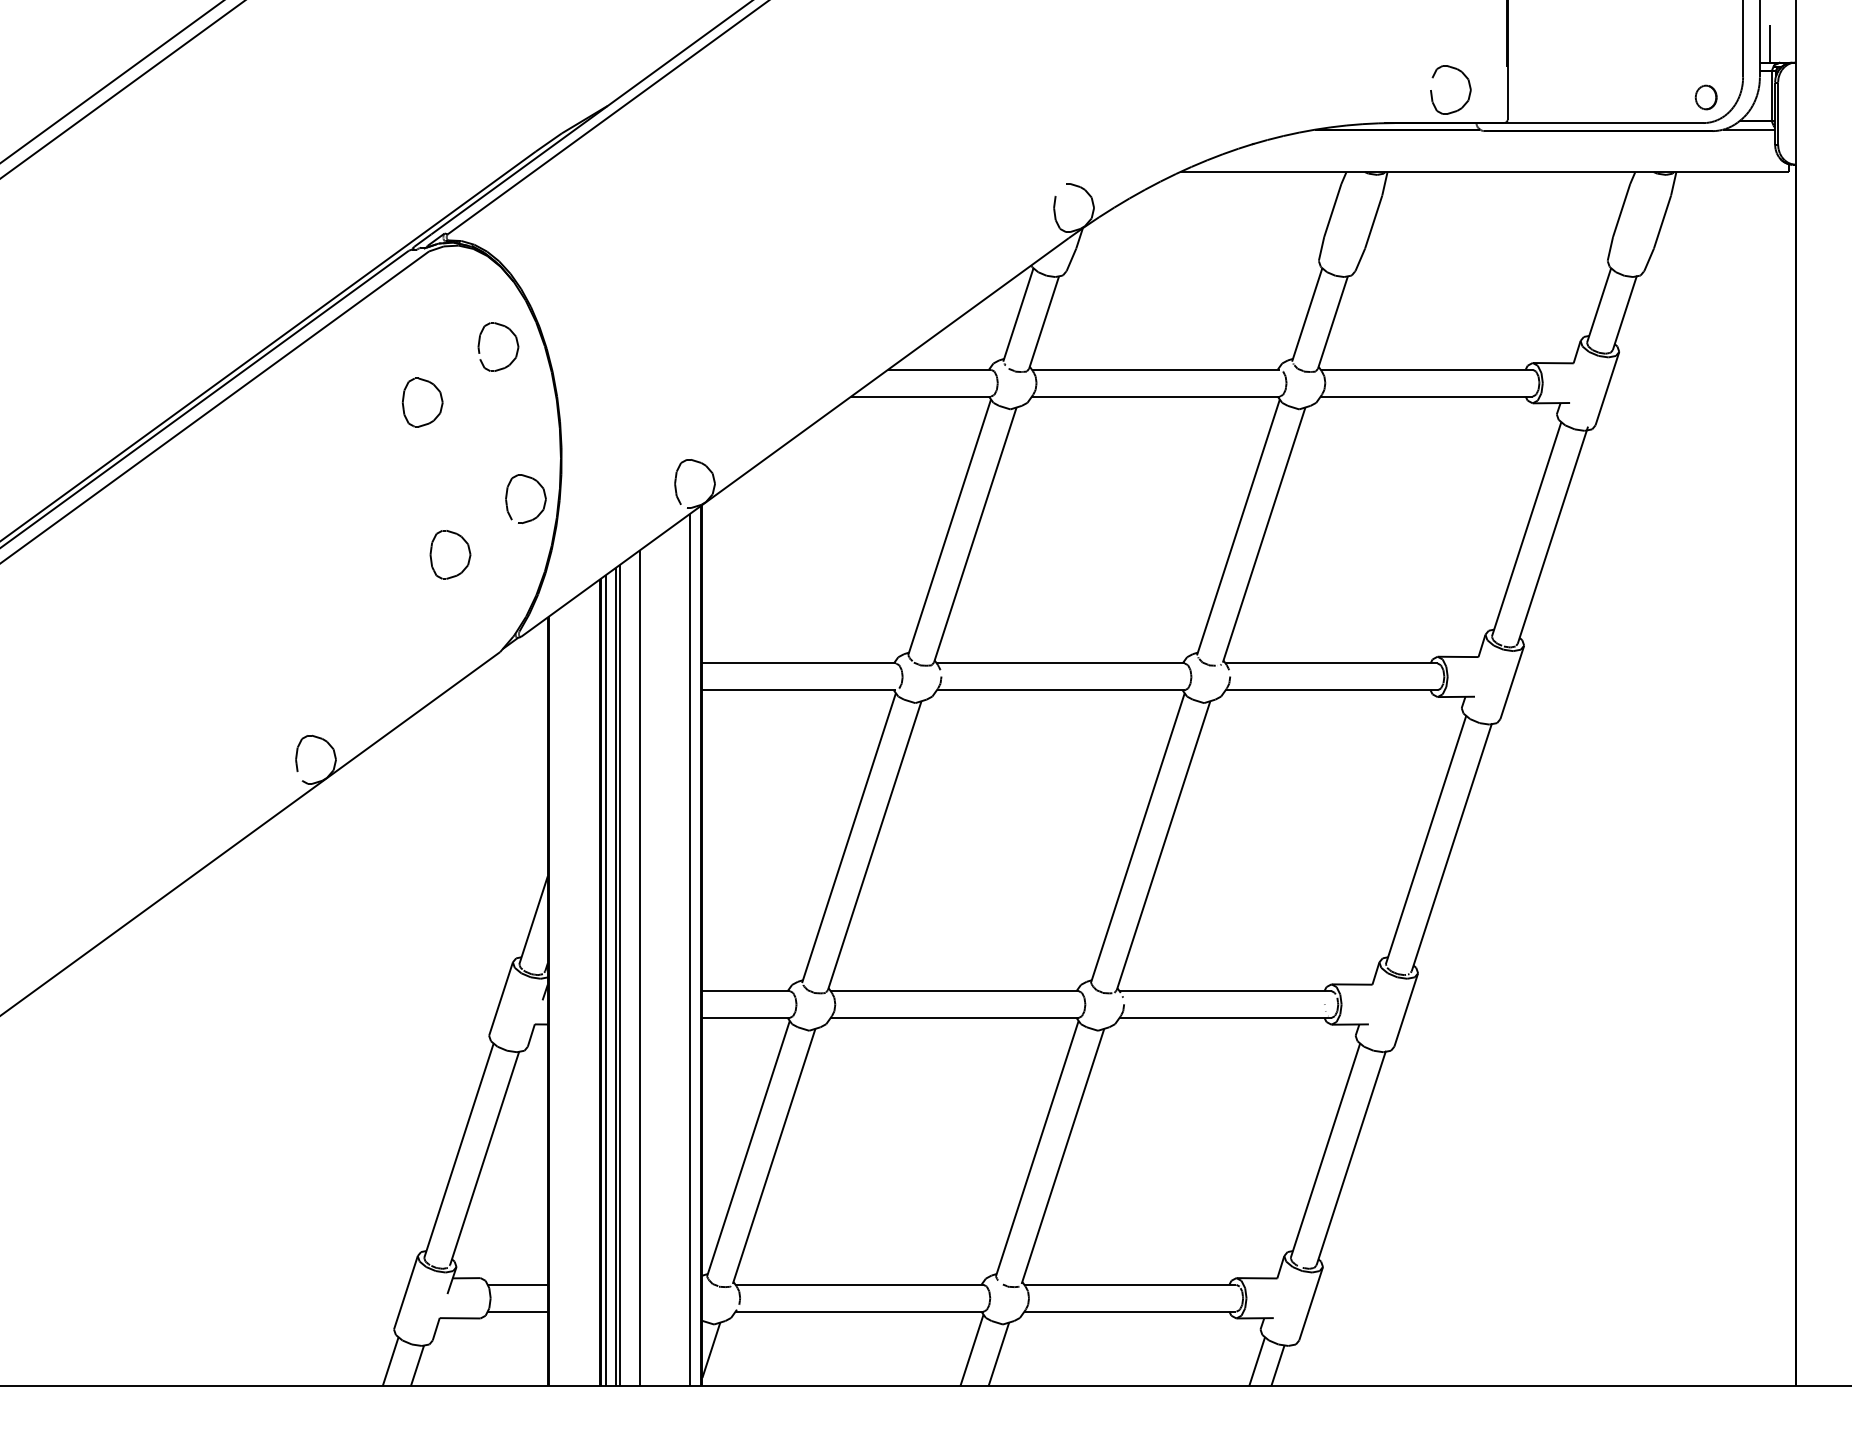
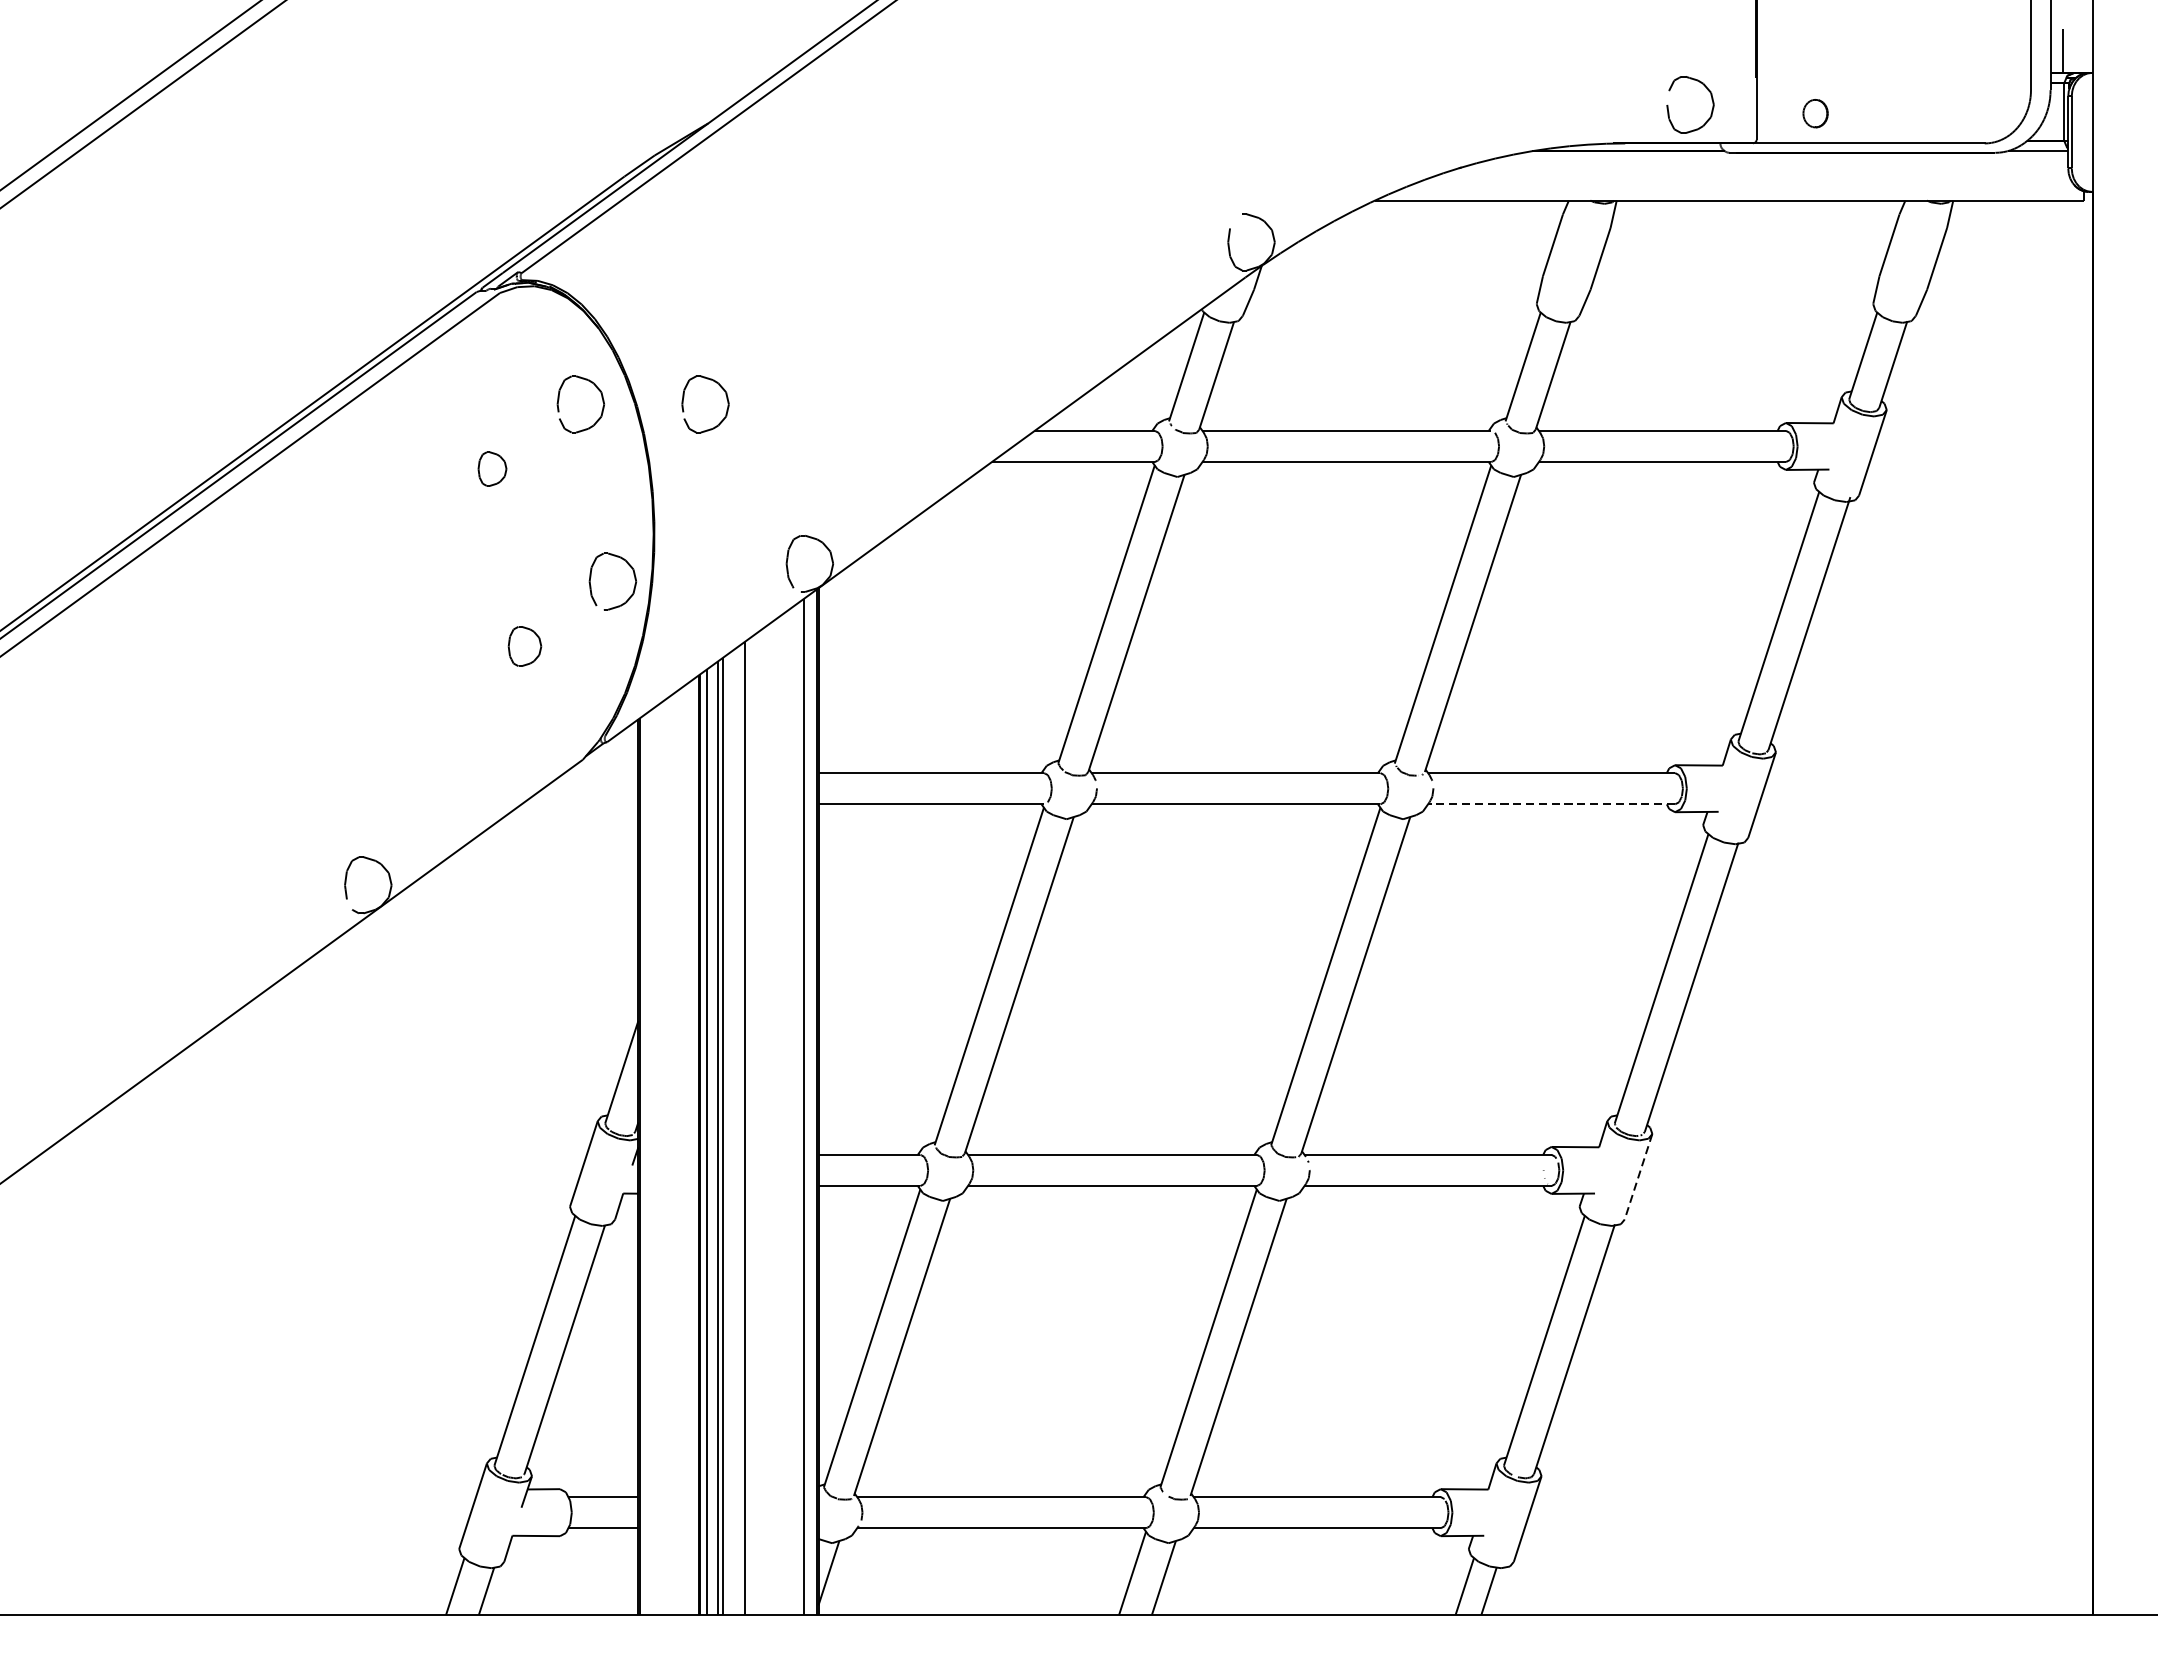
part: (1705, 97) -> (1814, 113), moved
part: (623, 343) -> (726, 400), added
part: (422, 402) -> (492, 468), size x0.6
part: (450, 554) -> (524, 646), size x0.7
line: (1331, 690) -> (1551, 804), solid -> dashed
line: (1406, 1010) -> (1638, 1177), solid -> dashed

